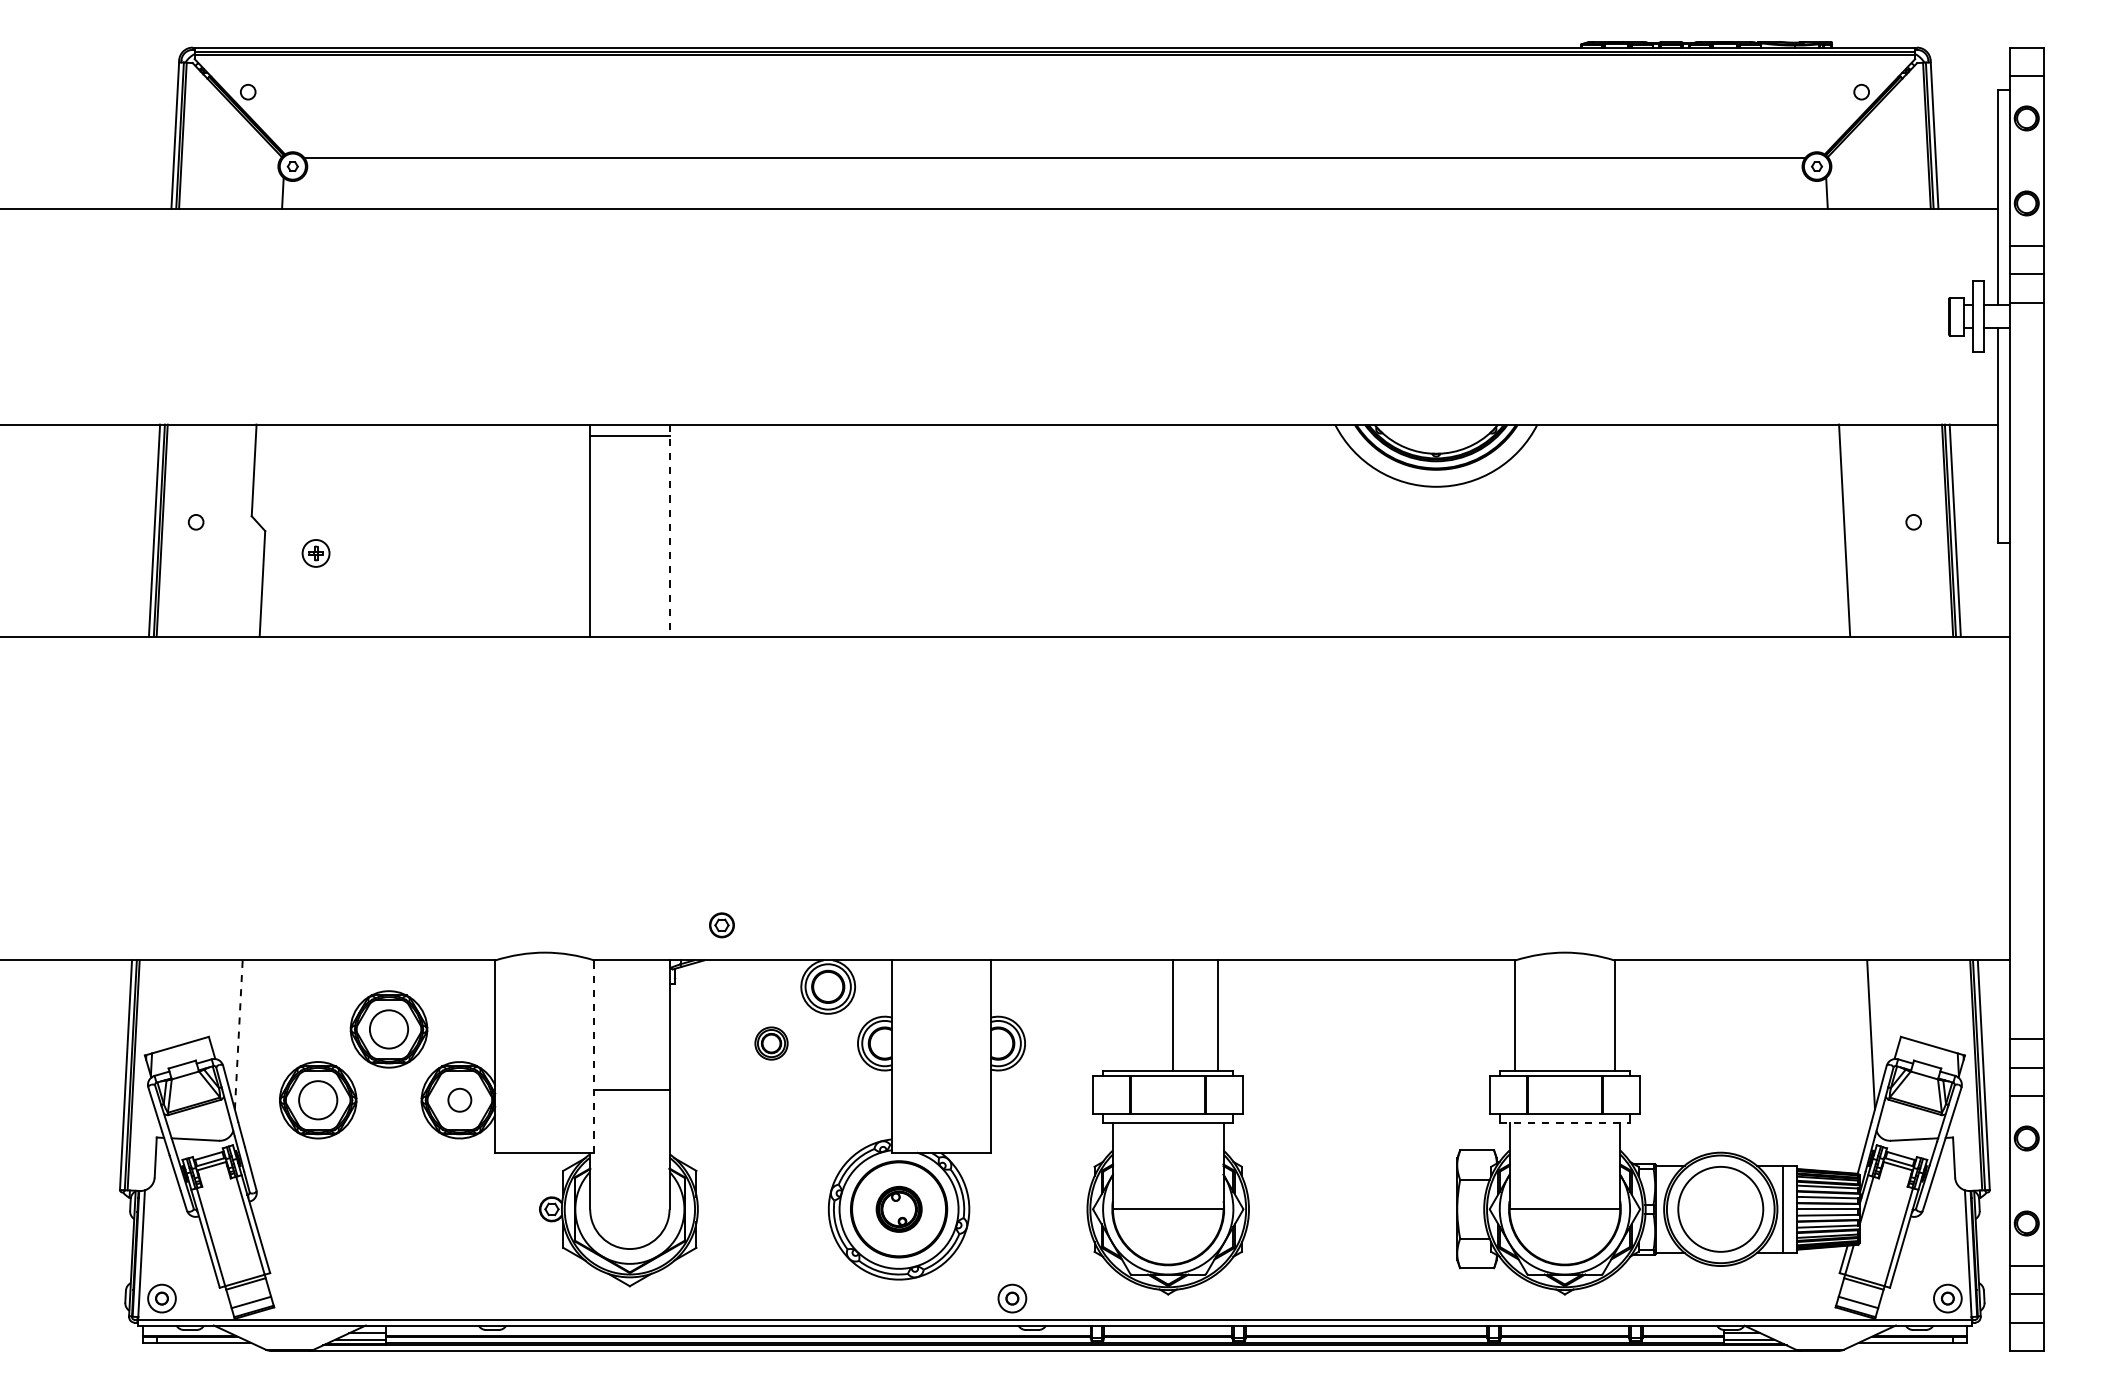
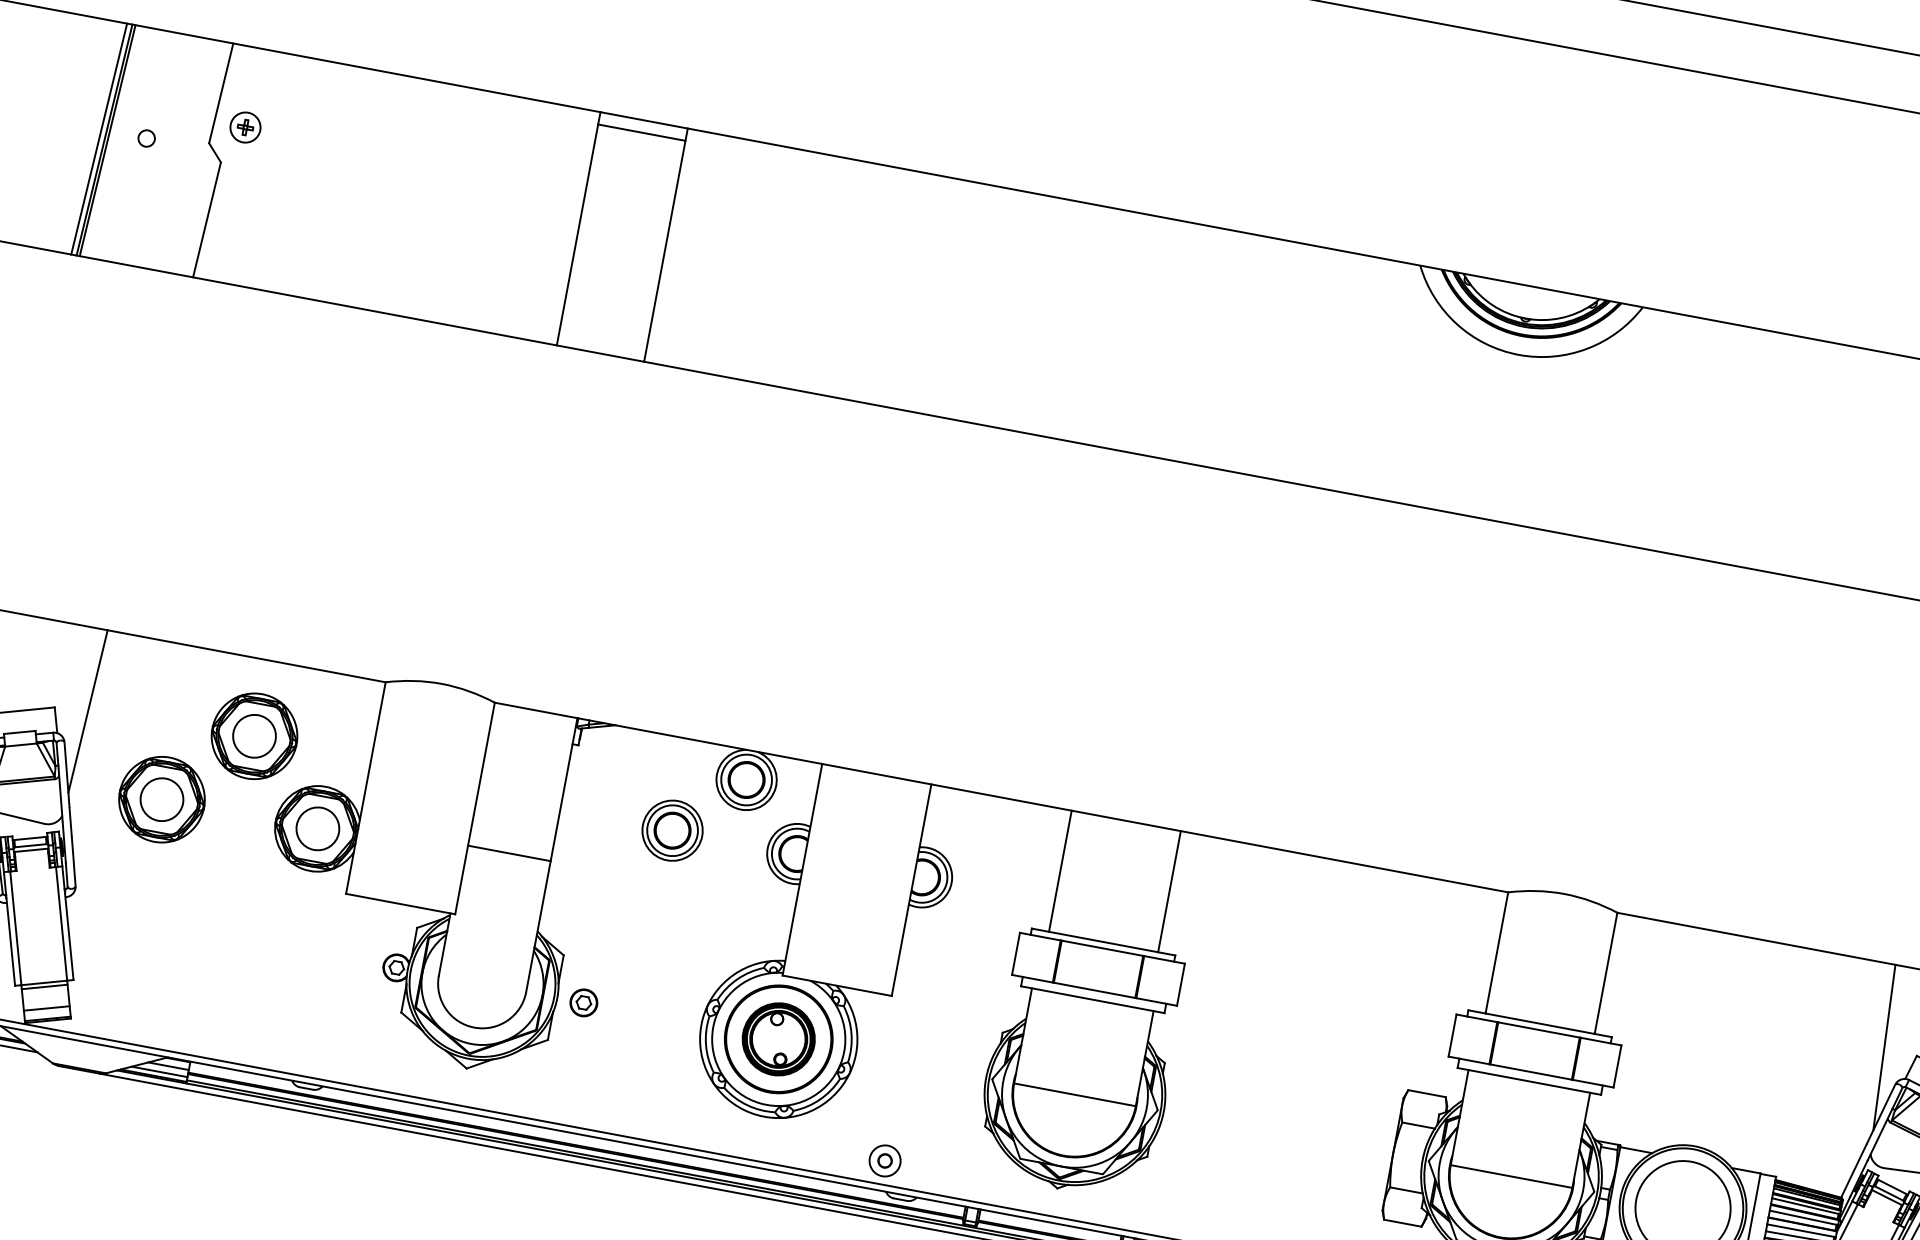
line: (669, 530) -> (665, 245), dashed -> solid
part: (315, 553) -> (244, 127), moved
part: (721, 925) -> (583, 1002), moved
line: (1172, 1015) -> (1060, 871), moved
line: (238, 1034) -> (87, 710), dashed -> solid
part: (771, 1043) -> (672, 830), size x1.67
line: (594, 1056) -> (475, 808), dashed -> solid
circle: (459, 1100) -> (317, 829), size x1.67
line: (1565, 1122) -> (1530, 1081), dashed -> solid
part: (899, 1209) -> (779, 1039), size x1.43

